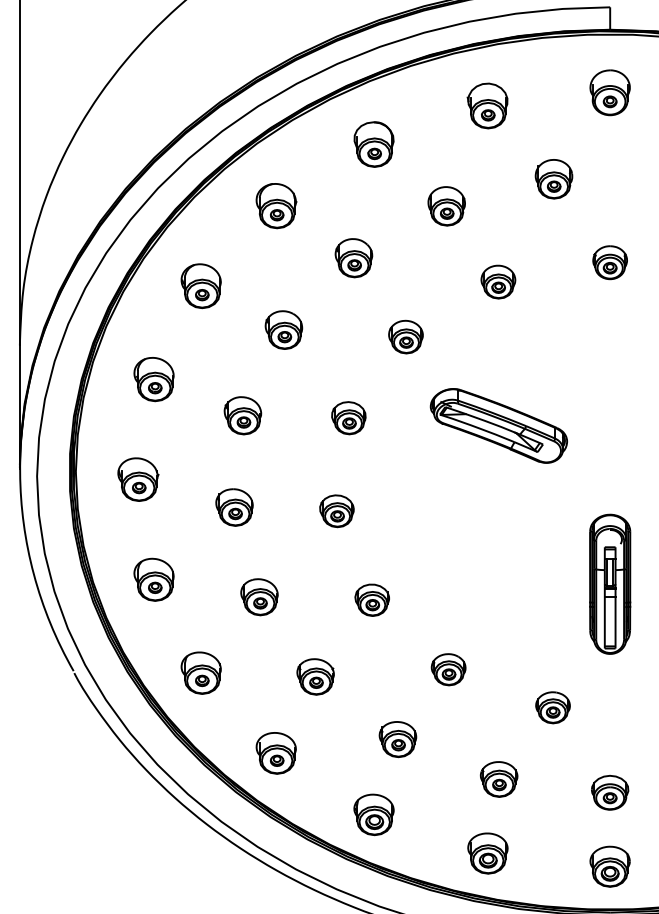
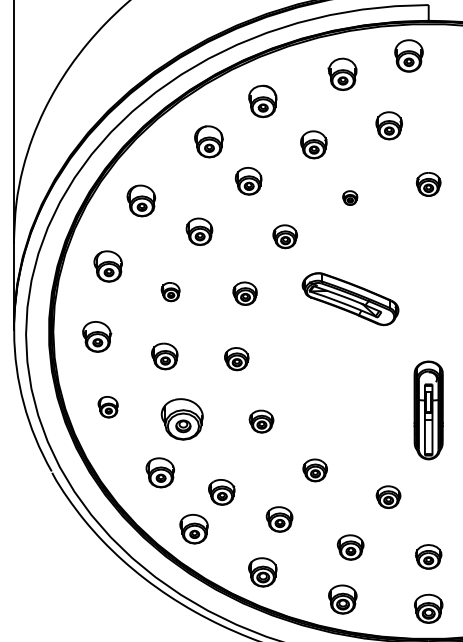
part: (609, 92) -> (408, 55), moved
part: (276, 206) -> (209, 142), moved
part: (498, 281) -> (350, 197), size x0.6
part: (242, 415) -> (170, 291), size x0.7
part: (153, 579) -> (107, 407), size x0.7
part: (259, 597) -> (182, 419), size x1.6
part: (200, 672) -> (159, 472), moved
part: (315, 676) -> (221, 492), moved

